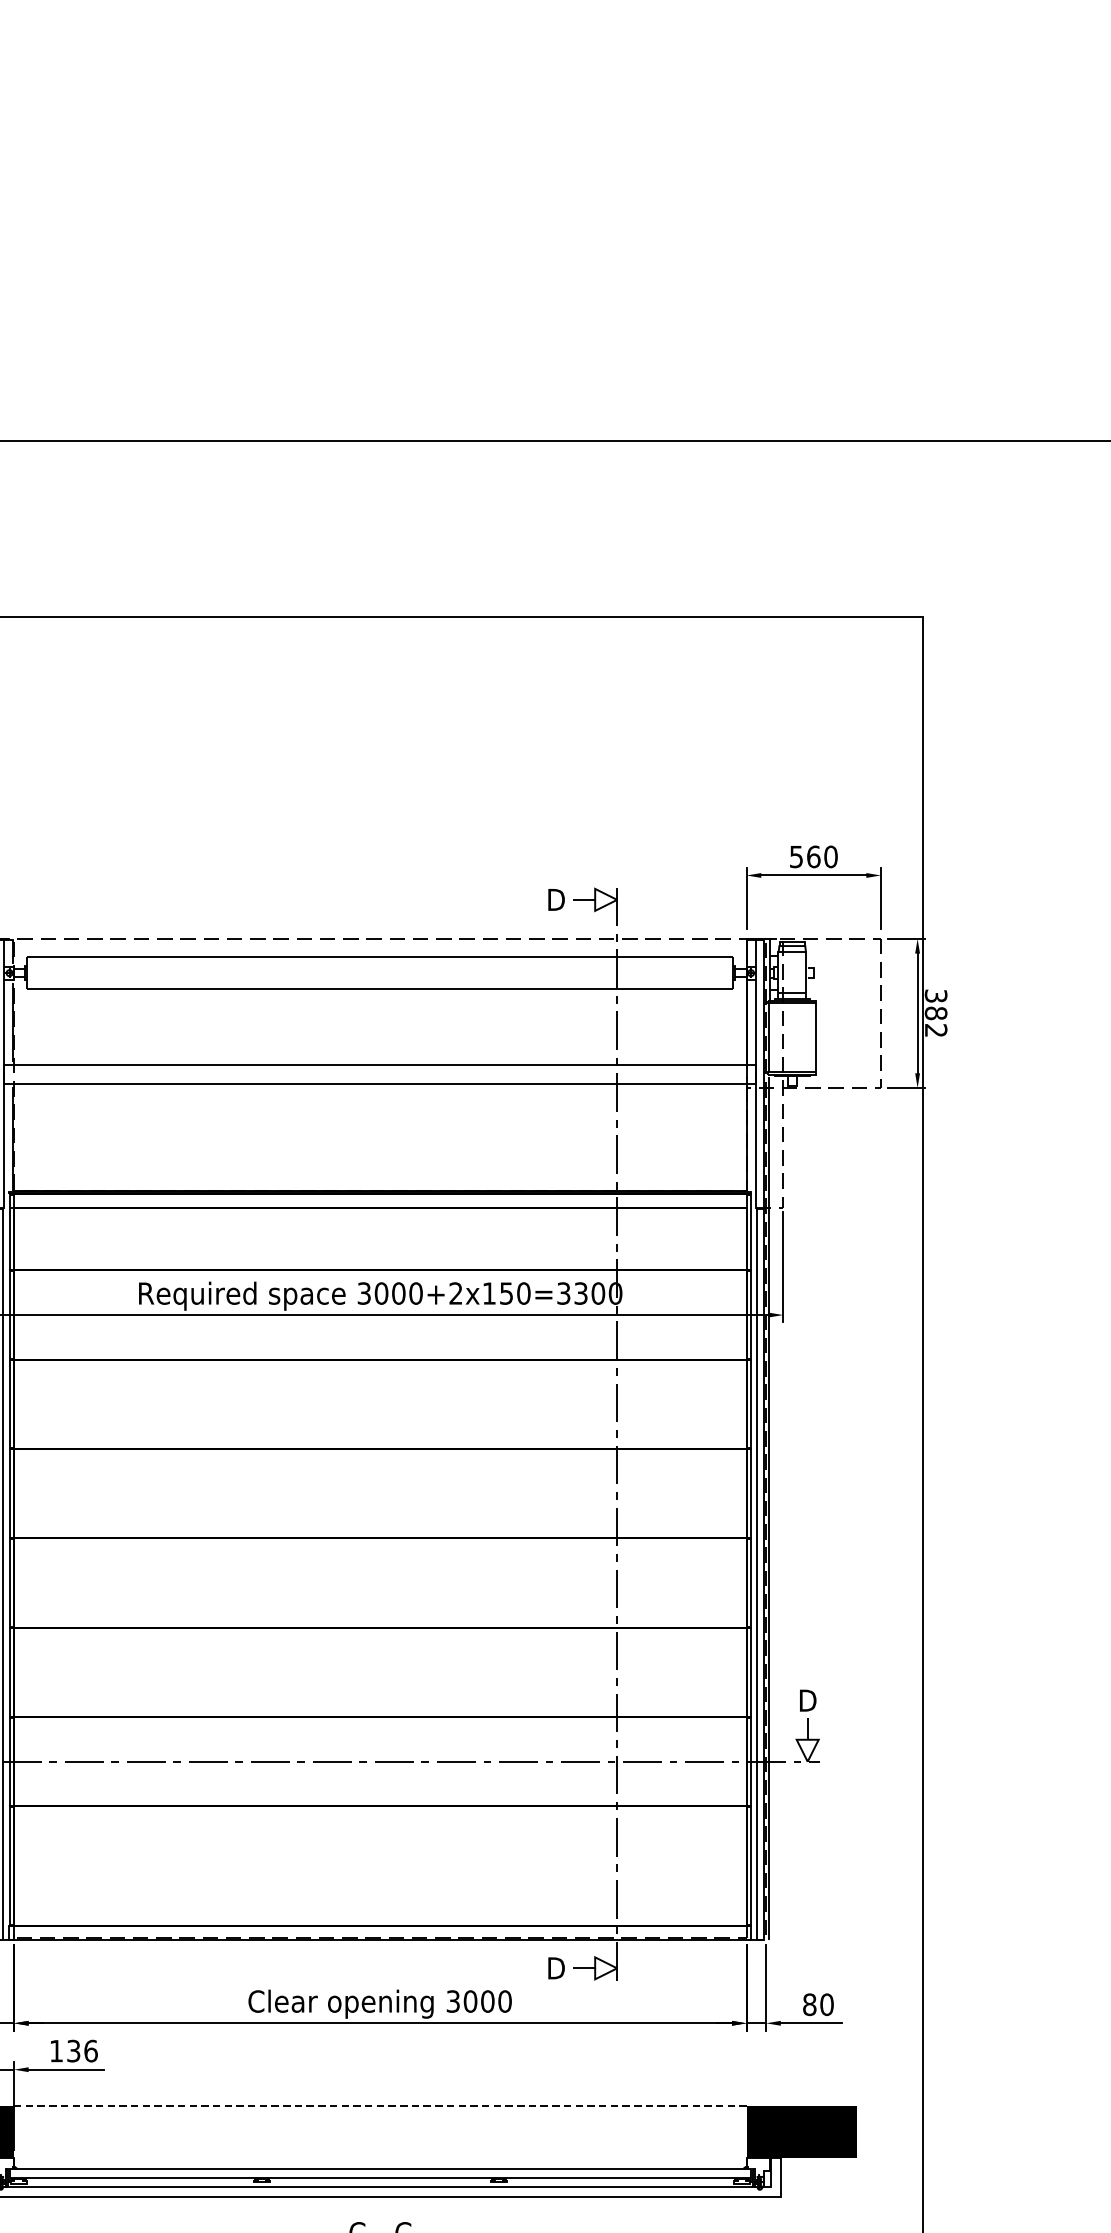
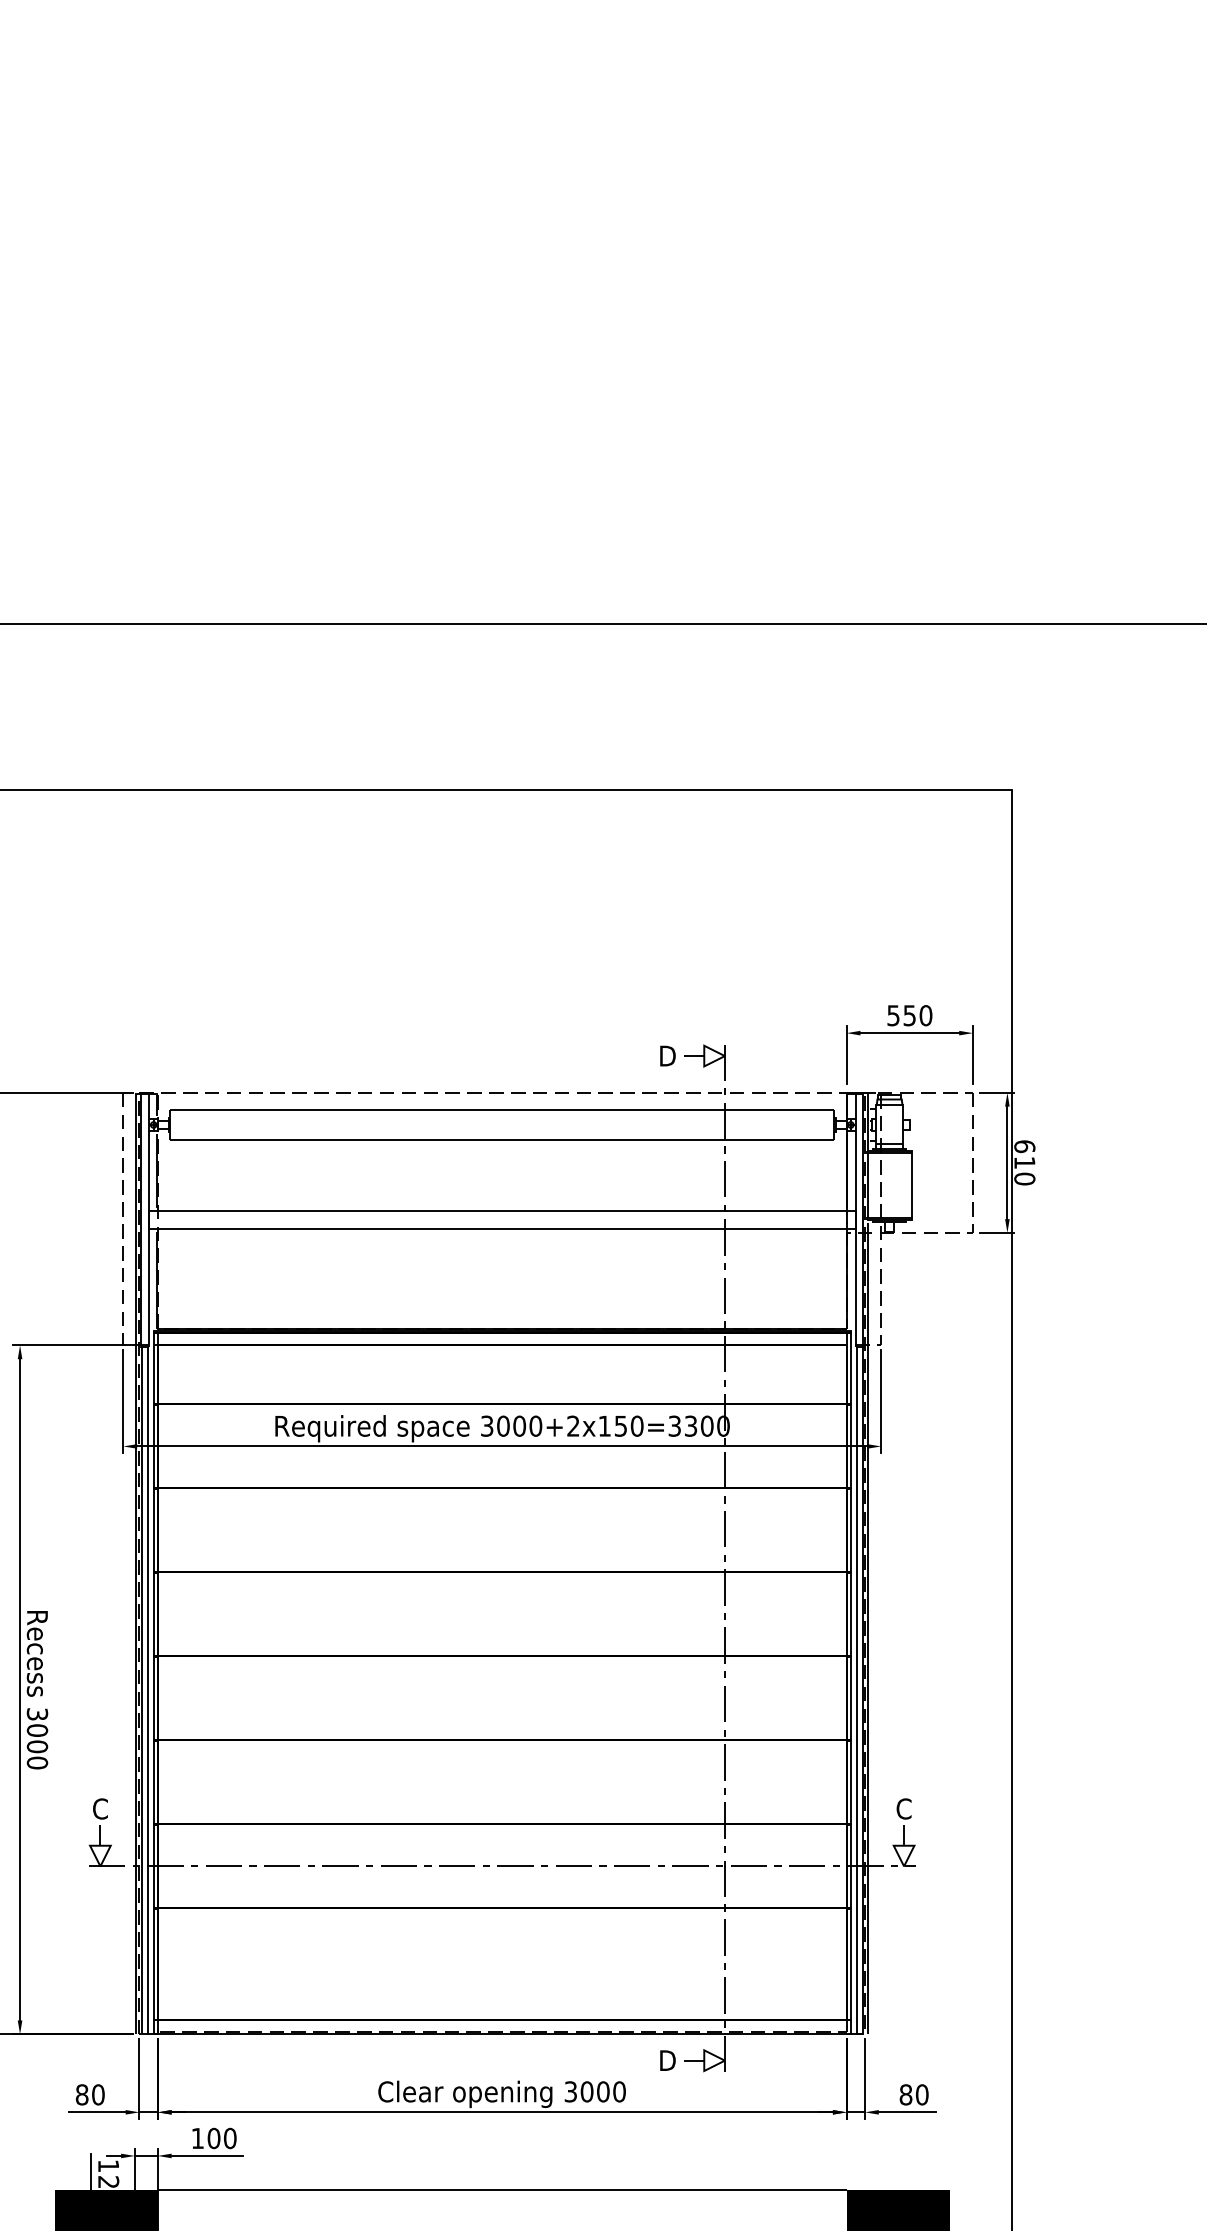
text: (813, 856) -> (909, 1015), 560 -> 550
text: (935, 1013) -> (1024, 1162), 382 -> 610
text: (808, 1700) -> (904, 1808), D -> C
text: (81, 2051) -> (221, 2138), 136 -> 100
line: (380, 2106) -> (502, 2190), dashed -> solid

